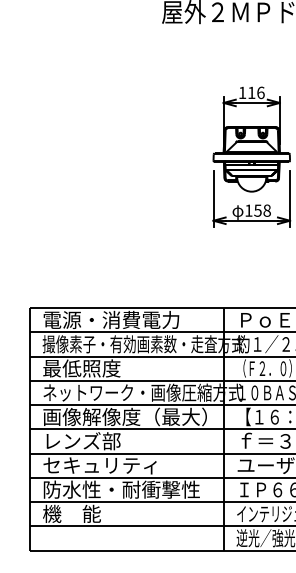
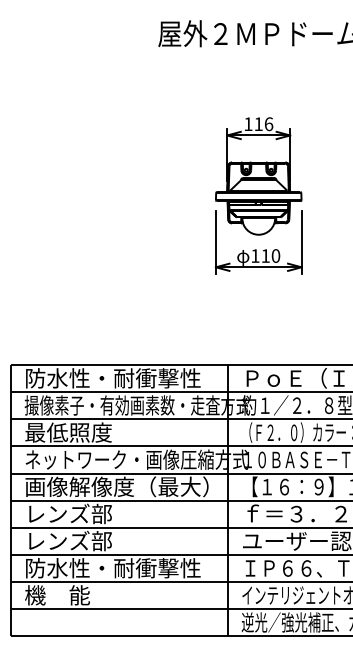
text: (262, 210) -> (270, 255), 158 -> 110
text: (121, 320) -> (113, 378), 電源・消費電力 -> 防水性・耐衝撃性
text: (99, 464) -> (88, 540), セキュリティ -> レンズ部

